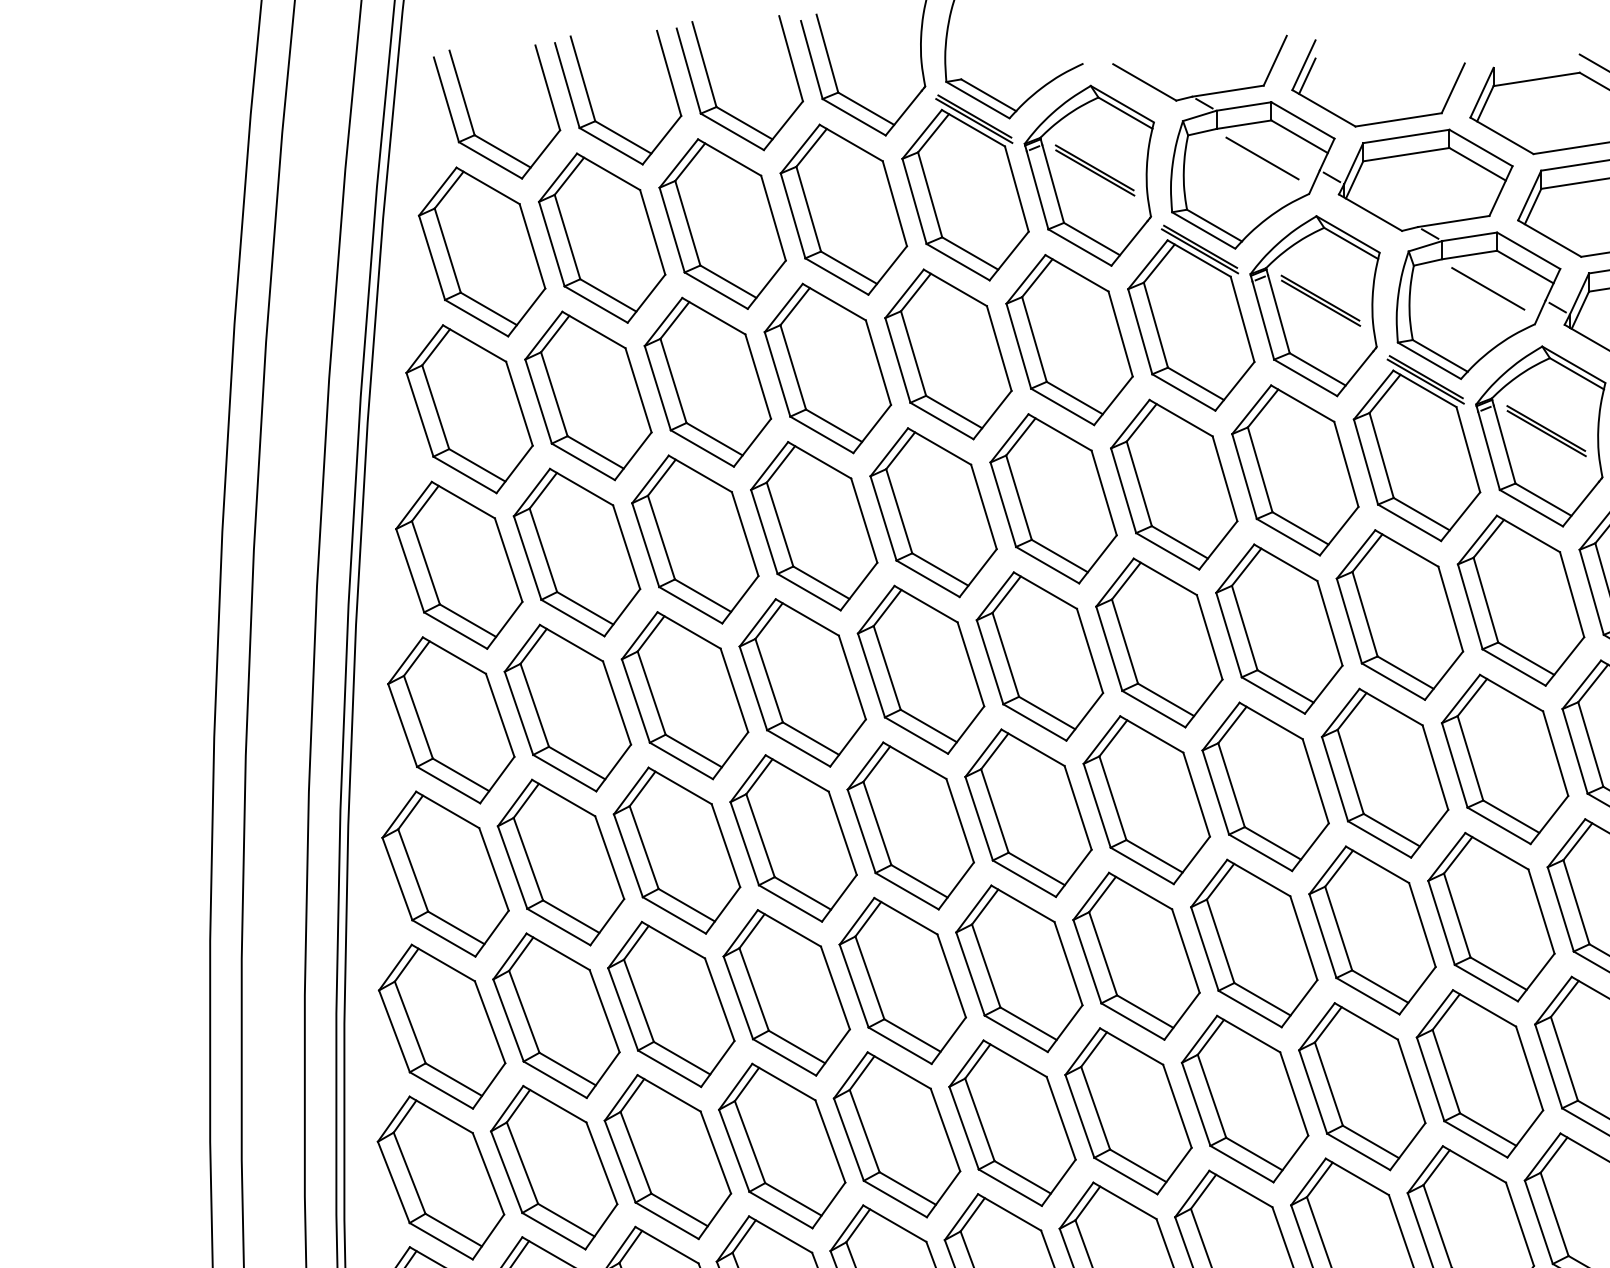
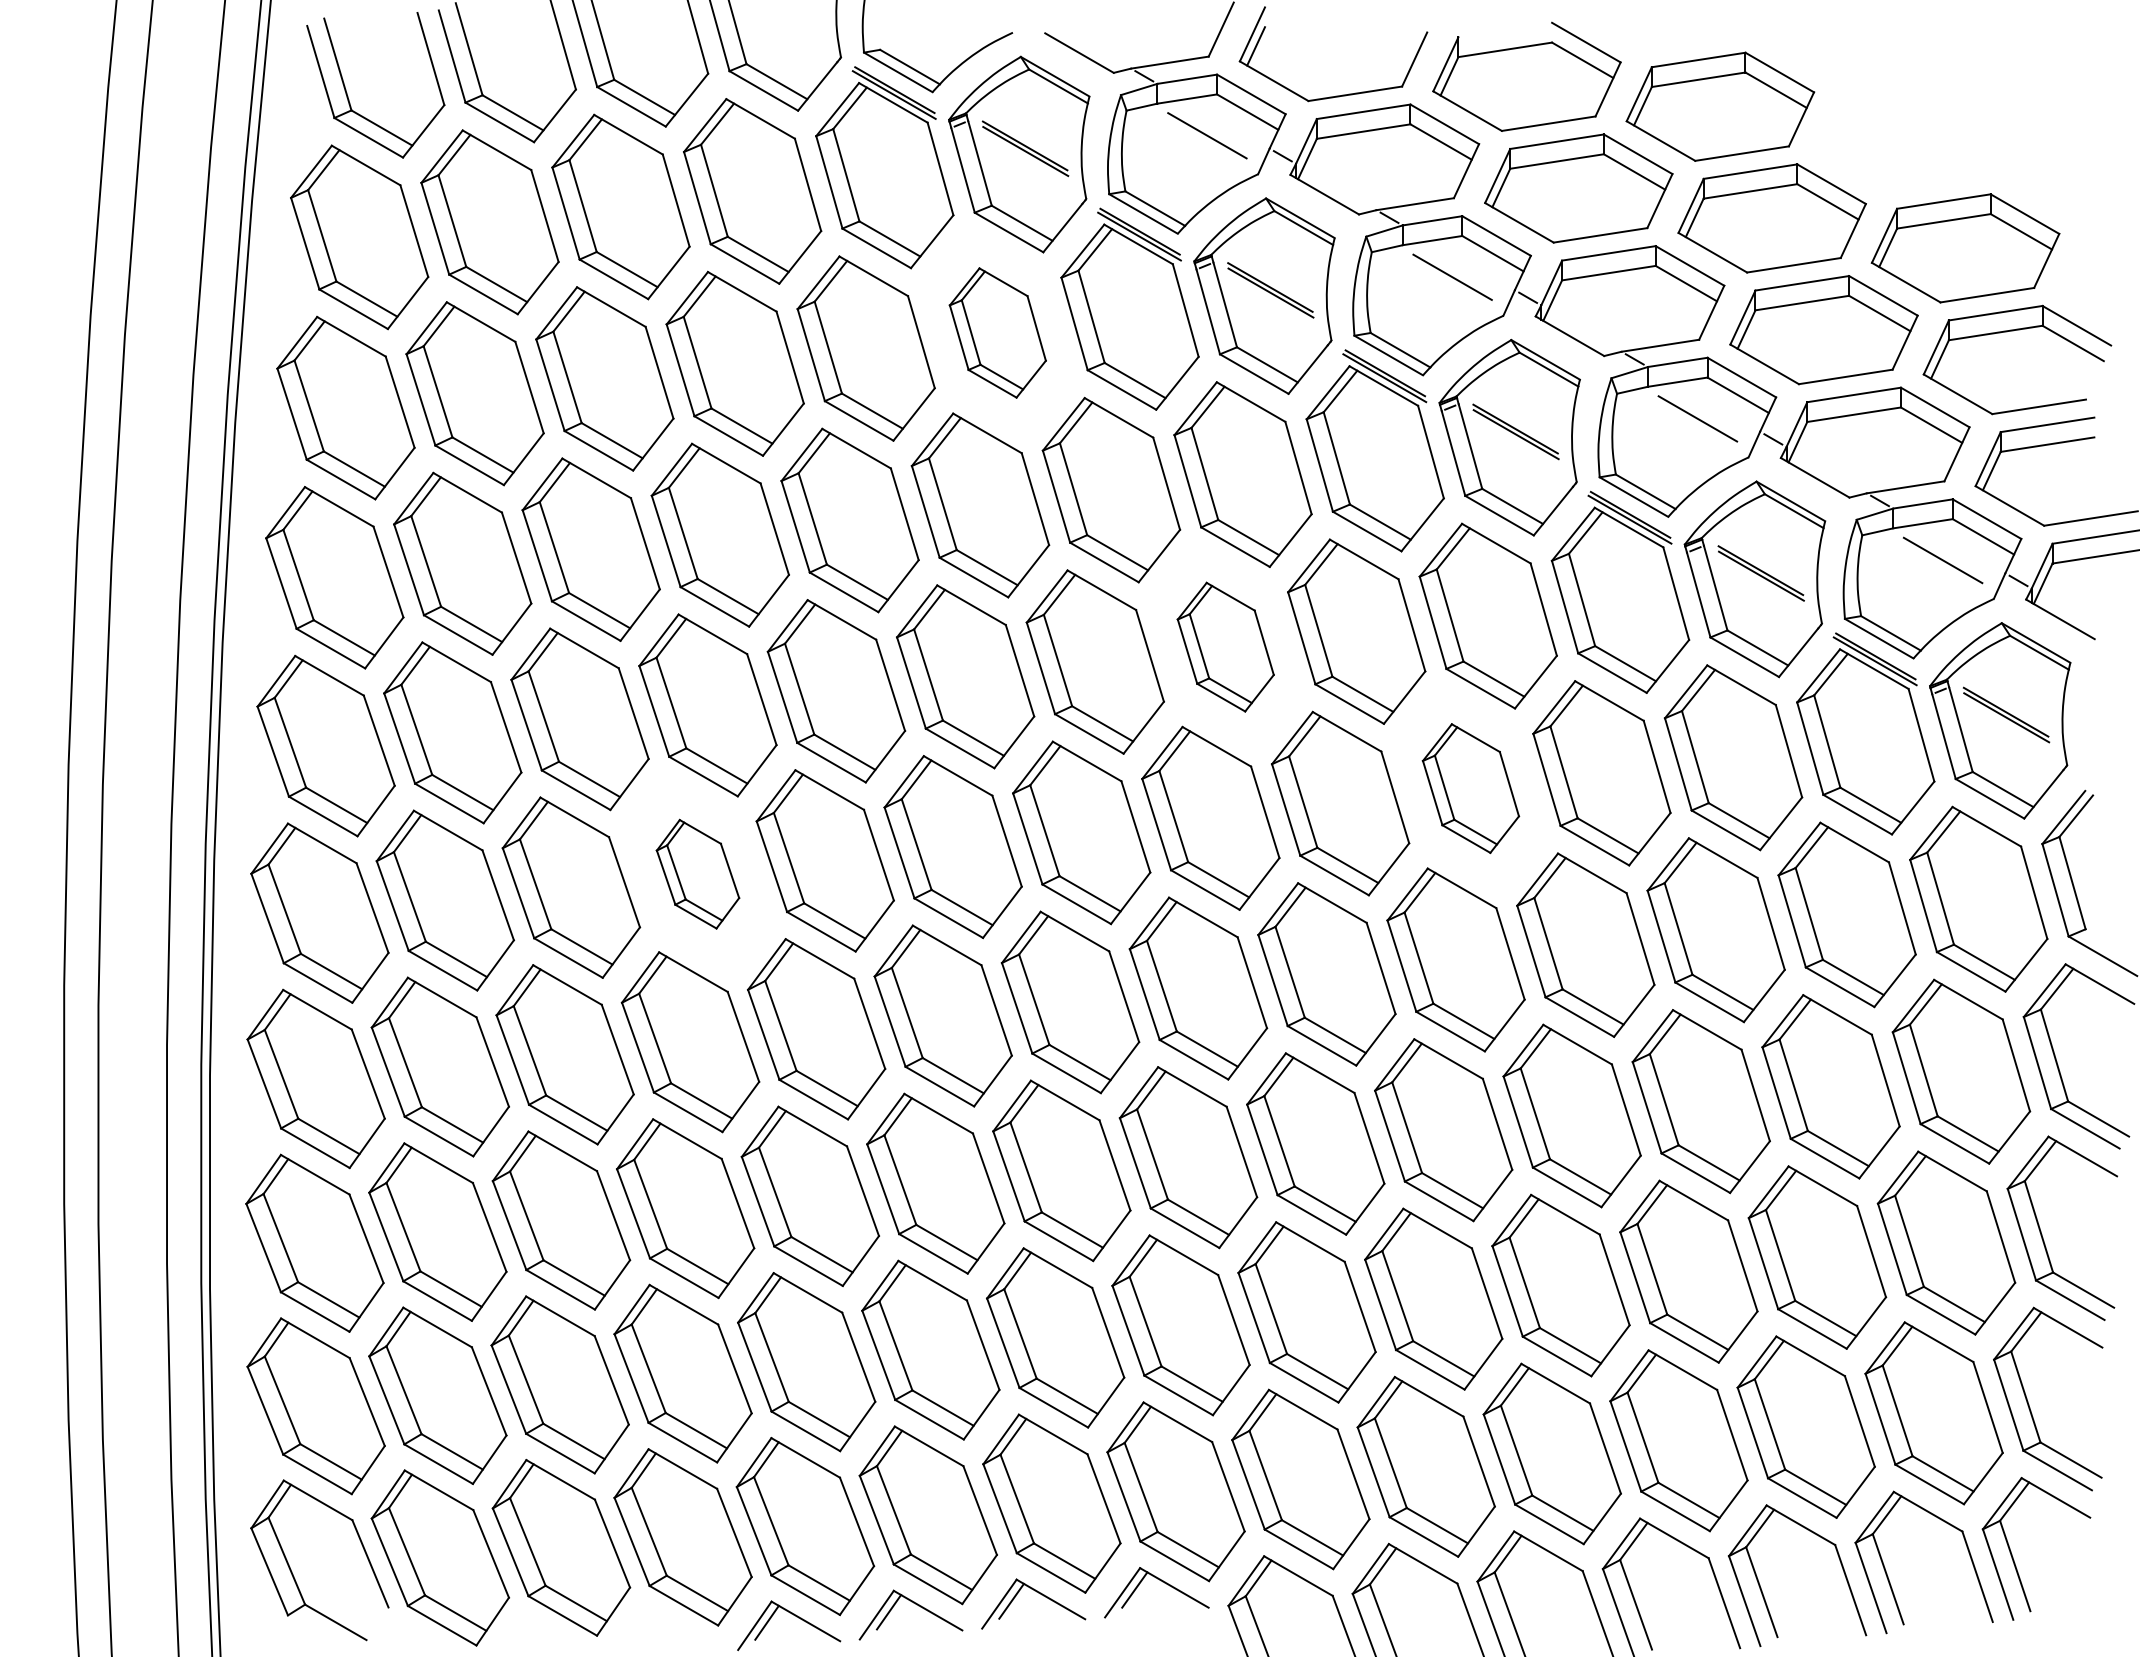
part: (1069, 339) -> (997, 332), size x0.7
part: (1279, 629) -> (1225, 647), size x0.7
part: (1504, 759) -> (1470, 788), size x0.7
part: (793, 837) -> (697, 873), size x0.6

